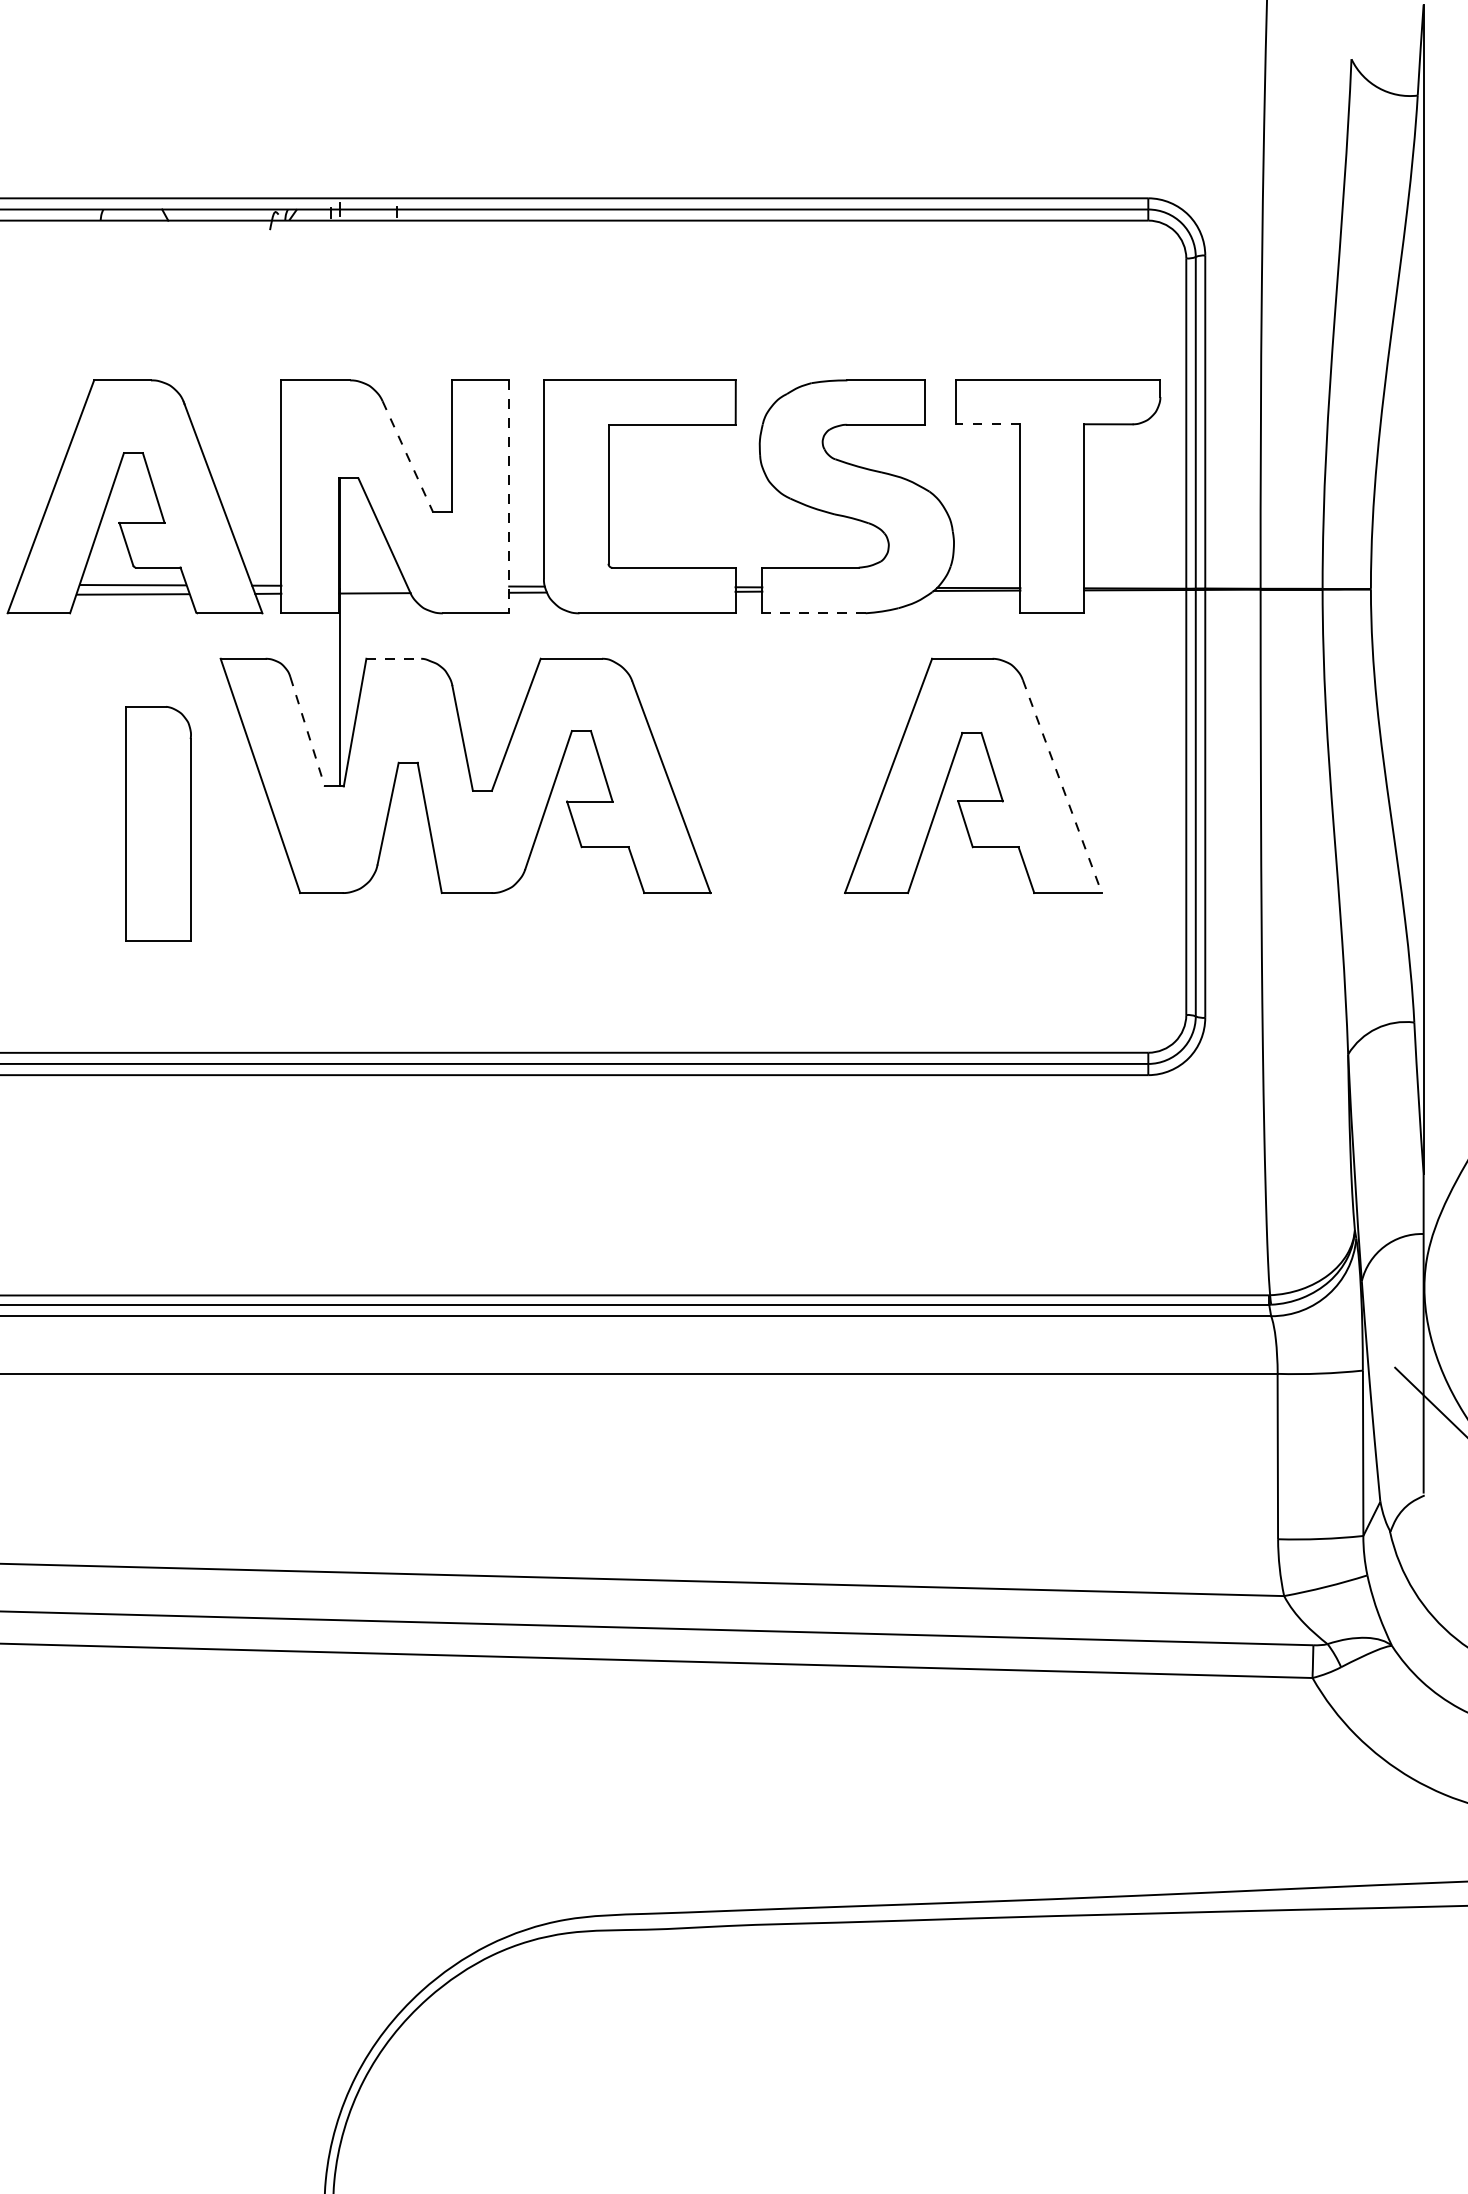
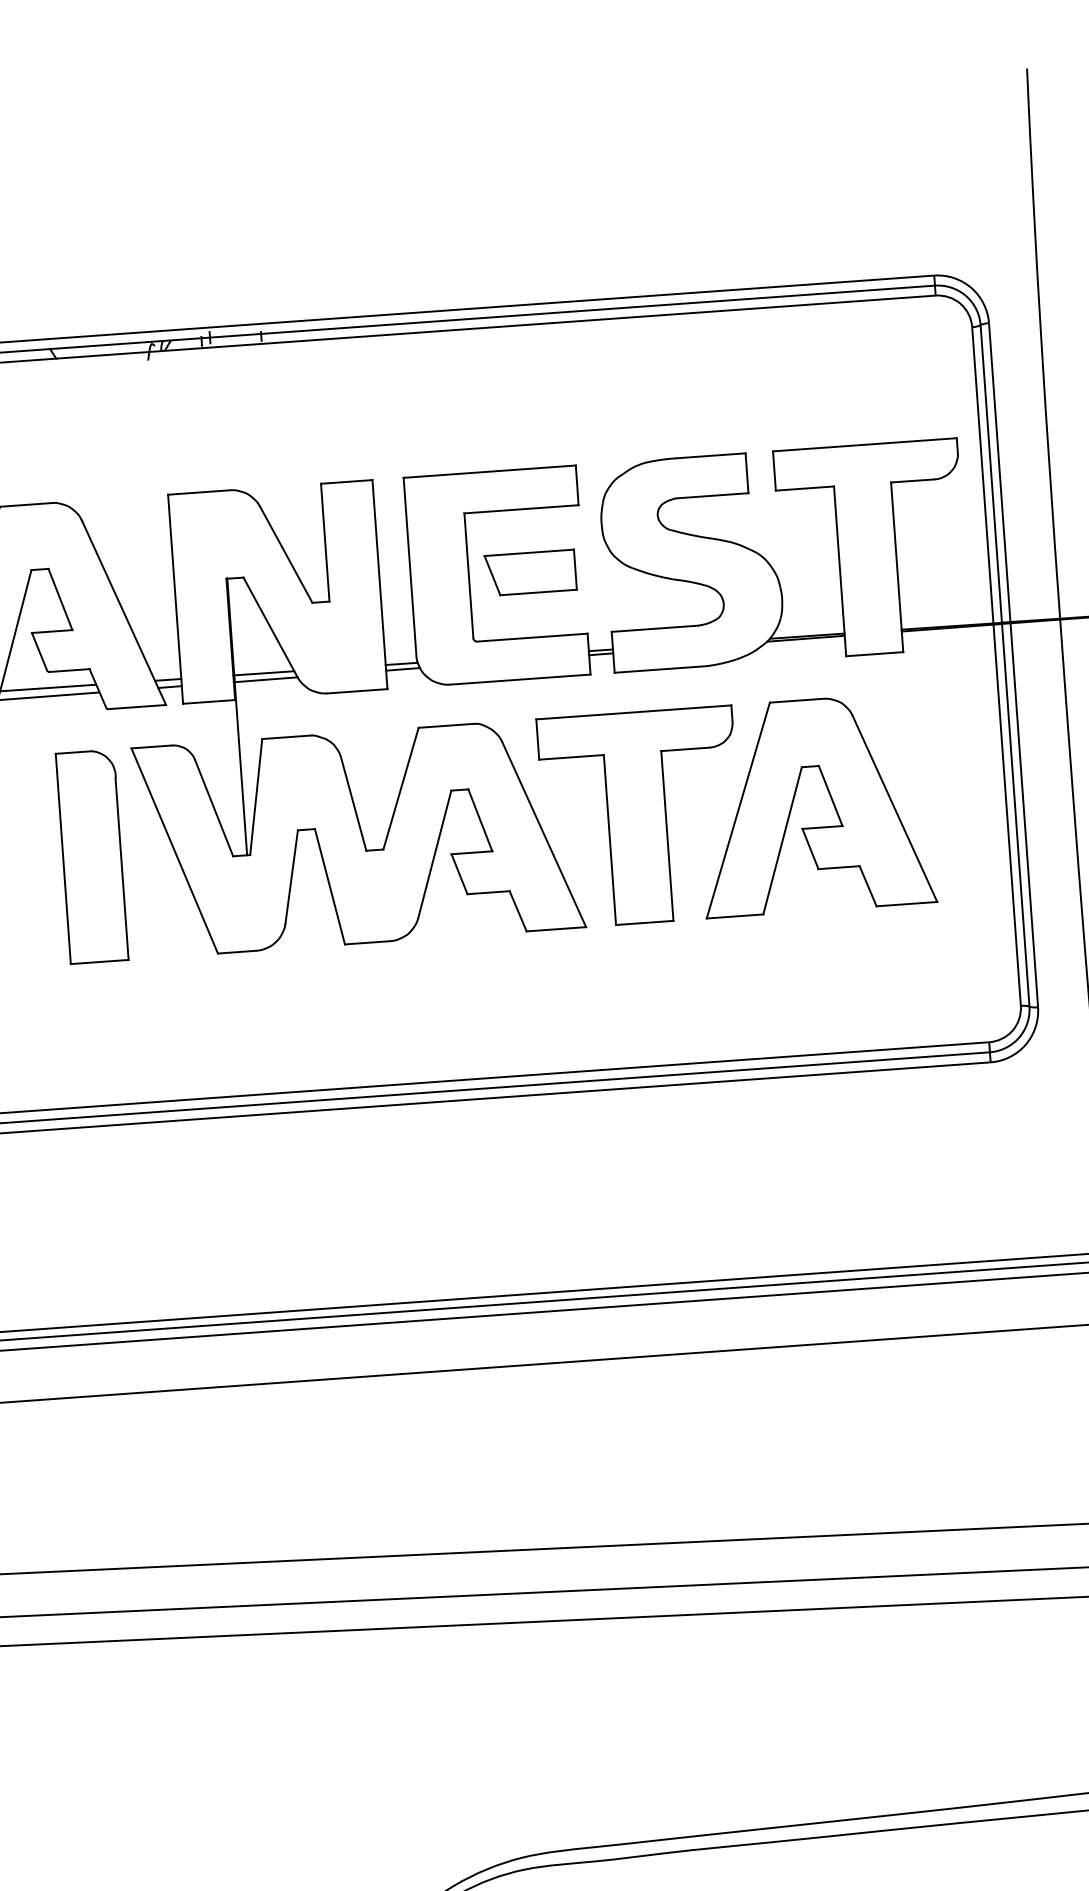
line: (987, 424) -> (804, 488), dashed -> solid
line: (407, 456) -> (286, 554), dashed -> solid
part: (676, 495) -> (530, 572), added
line: (509, 497) -> (380, 585), dashed -> solid
line: (373, 585) -> (263, 672), added
line: (814, 613) -> (661, 669), dashed -> solid
line: (394, 658) -> (287, 736), dashed -> solid
line: (307, 732) -> (214, 808), dashed -> solid
part: (780, 775) -> (641, 817), added
line: (1062, 786) -> (895, 808), dashed -> solid
part: (158, 823) -> (92, 856), moved

